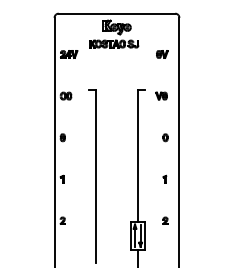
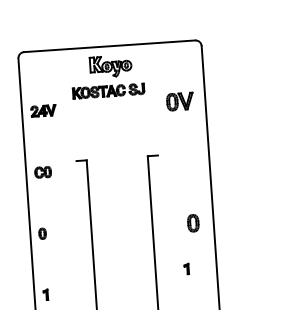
part: (162, 54) -> (180, 101), size x1.6
part: (161, 95) -> (183, 161), removed
part: (165, 137) -> (193, 223), size x1.6
part: (164, 178) -> (185, 267), moved

